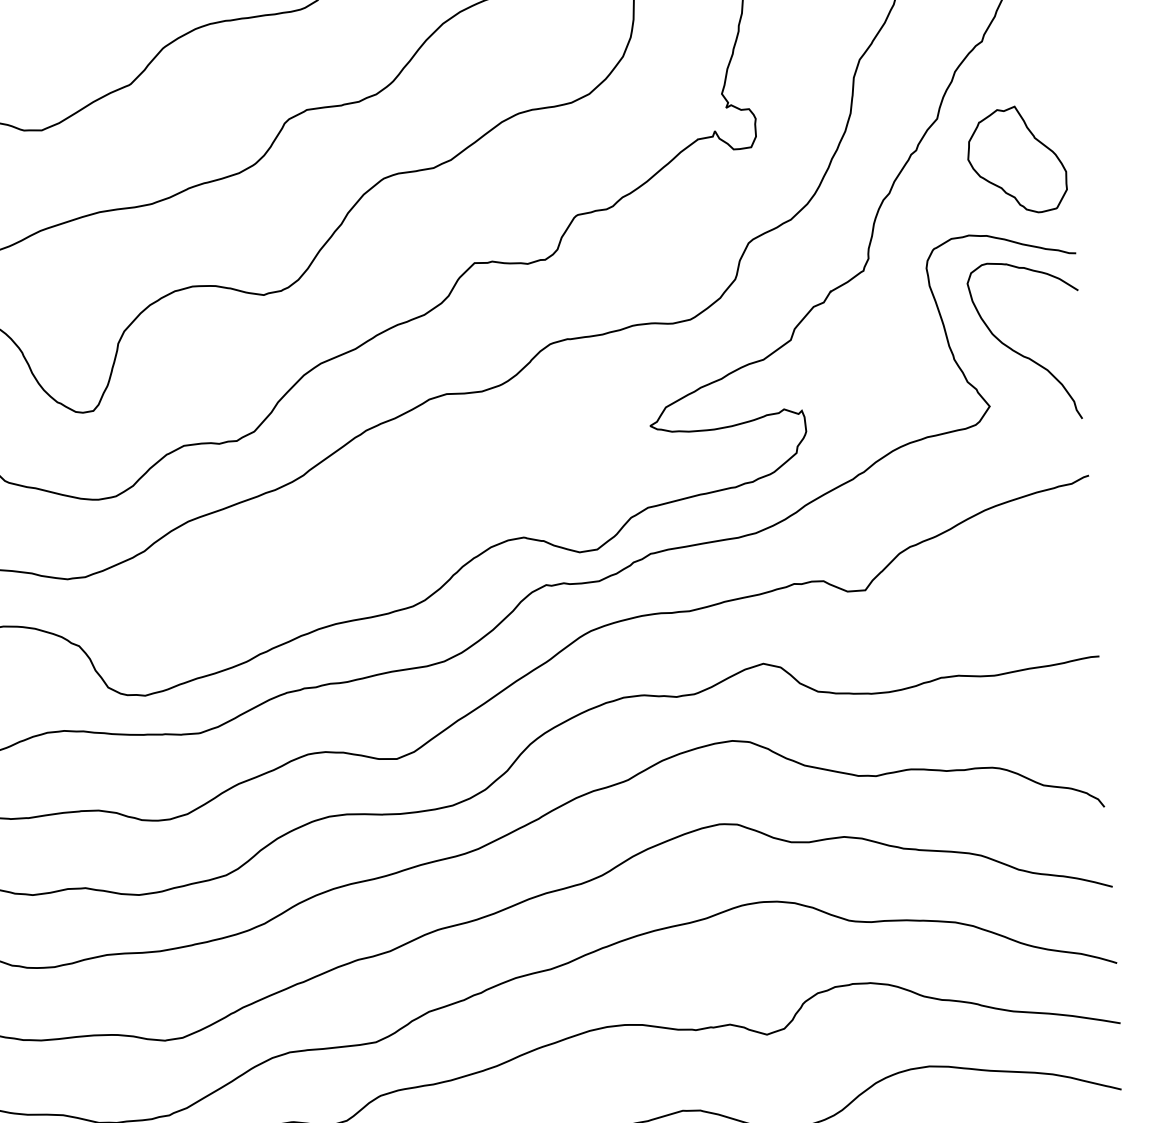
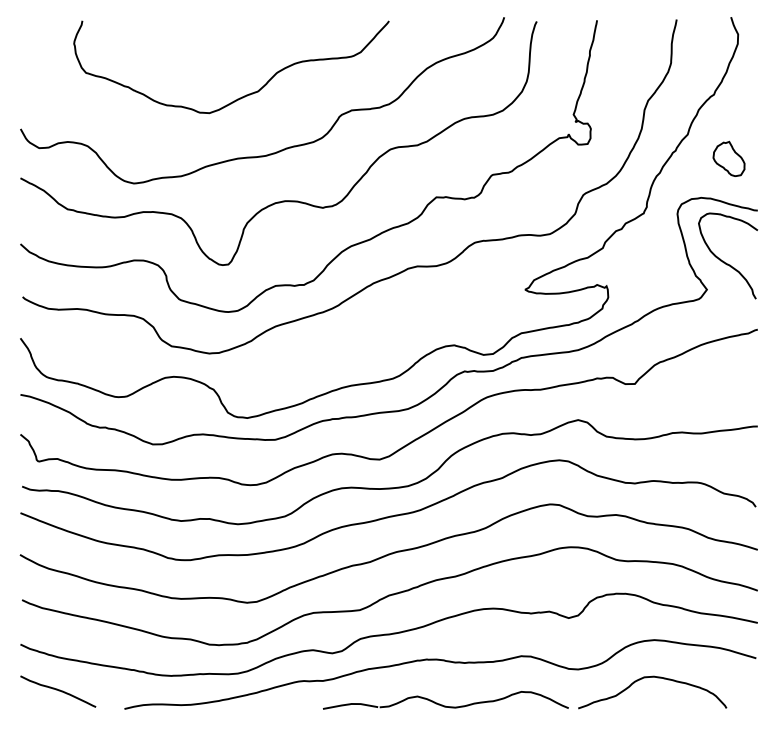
part: (1015, 159) -> (728, 158), size x0.6

